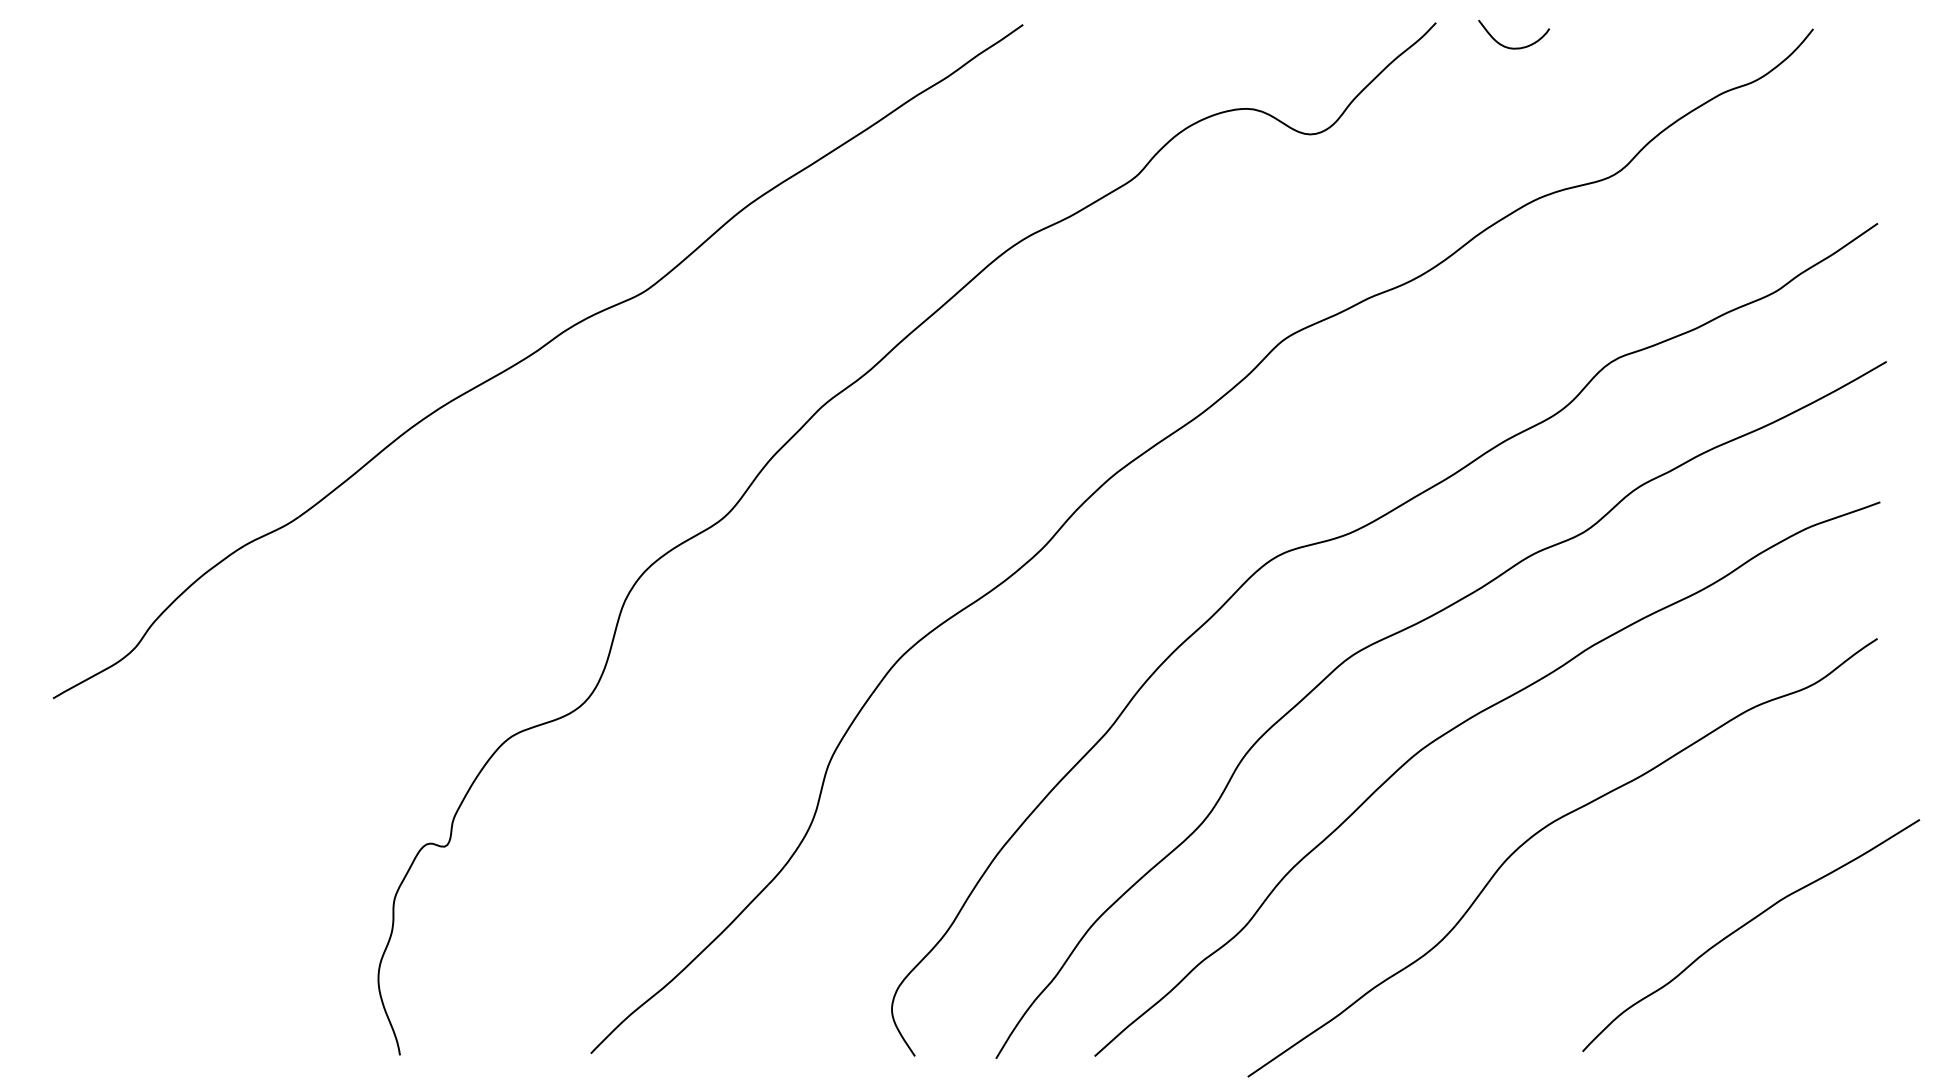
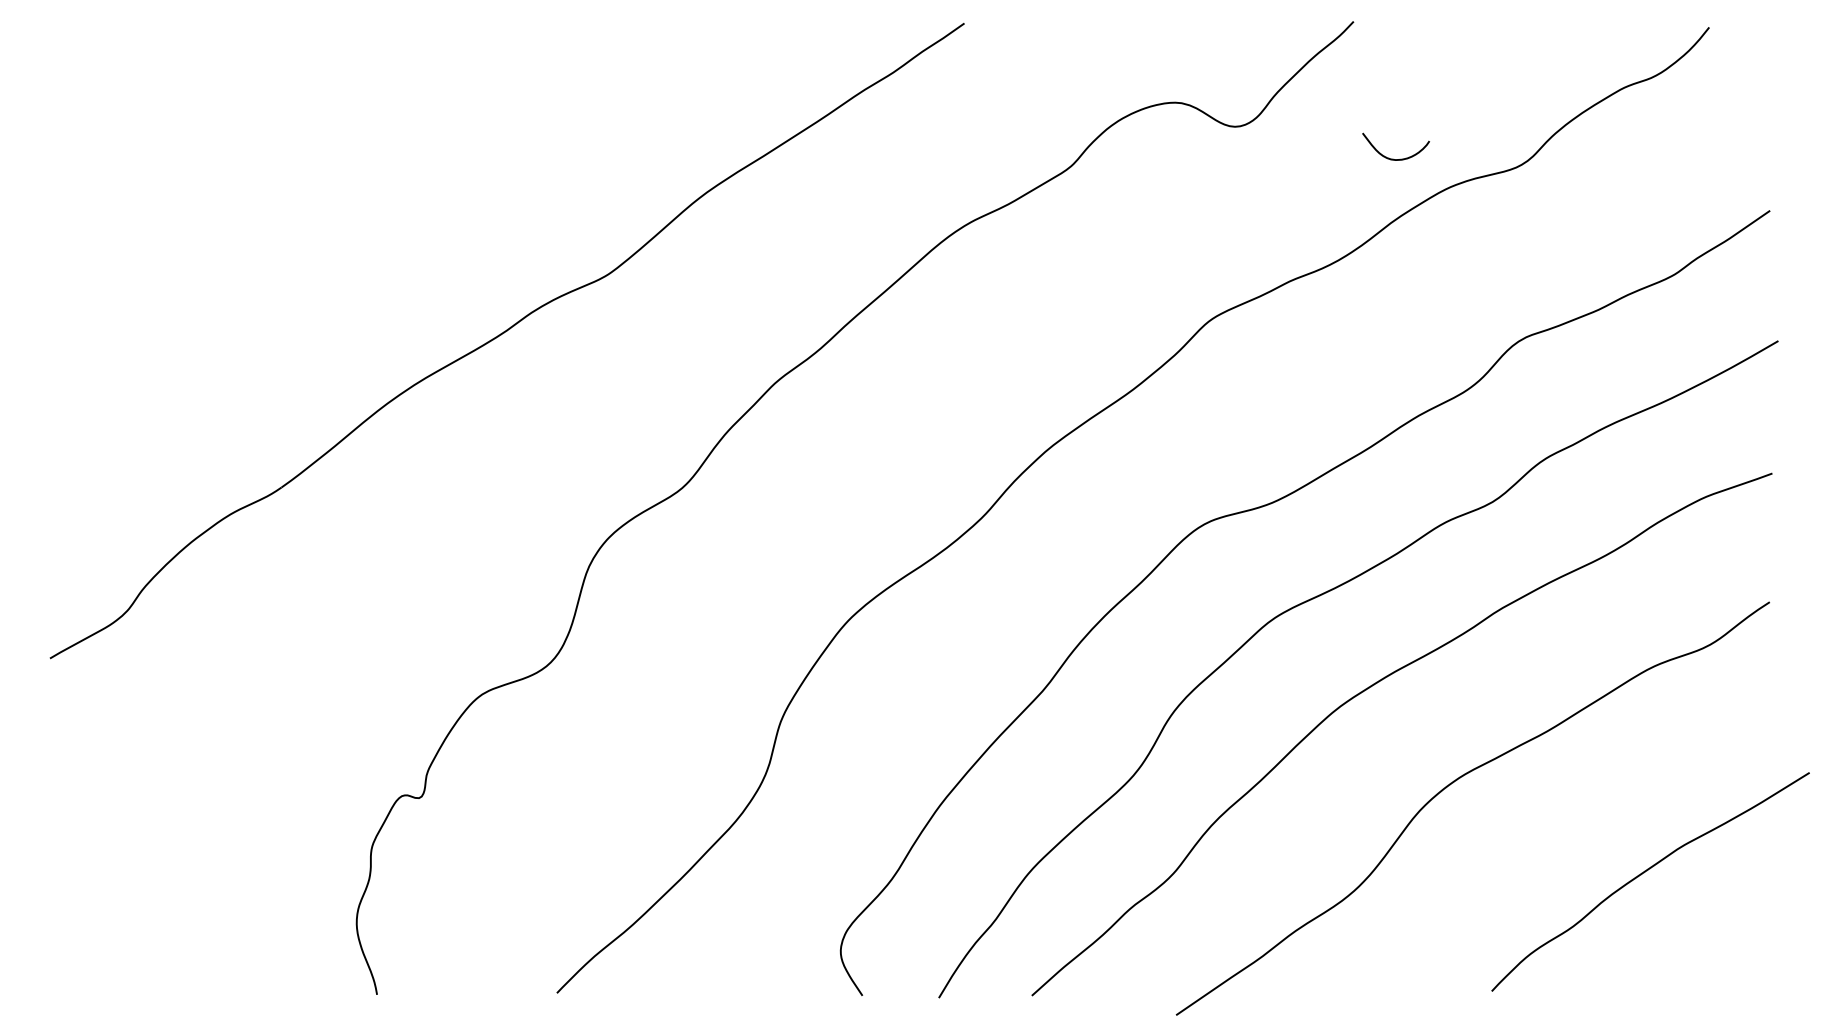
curve: (1514, 47) -> (1396, 158), moved

